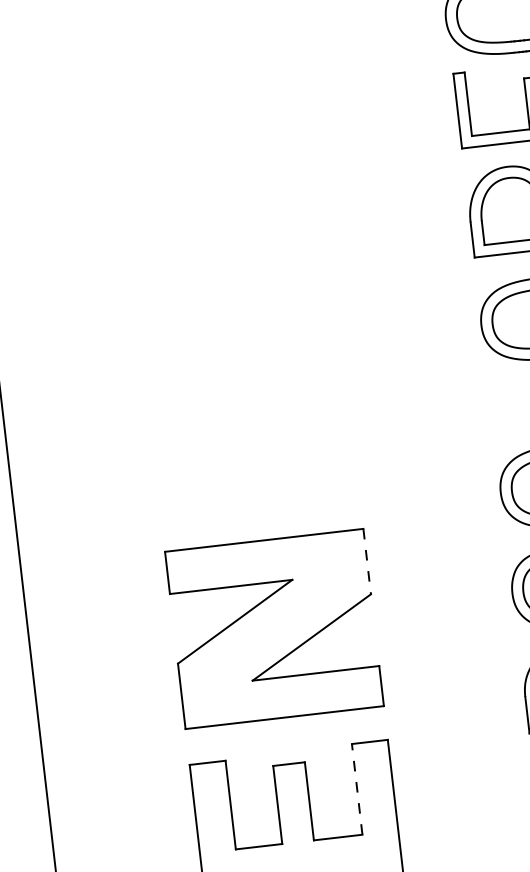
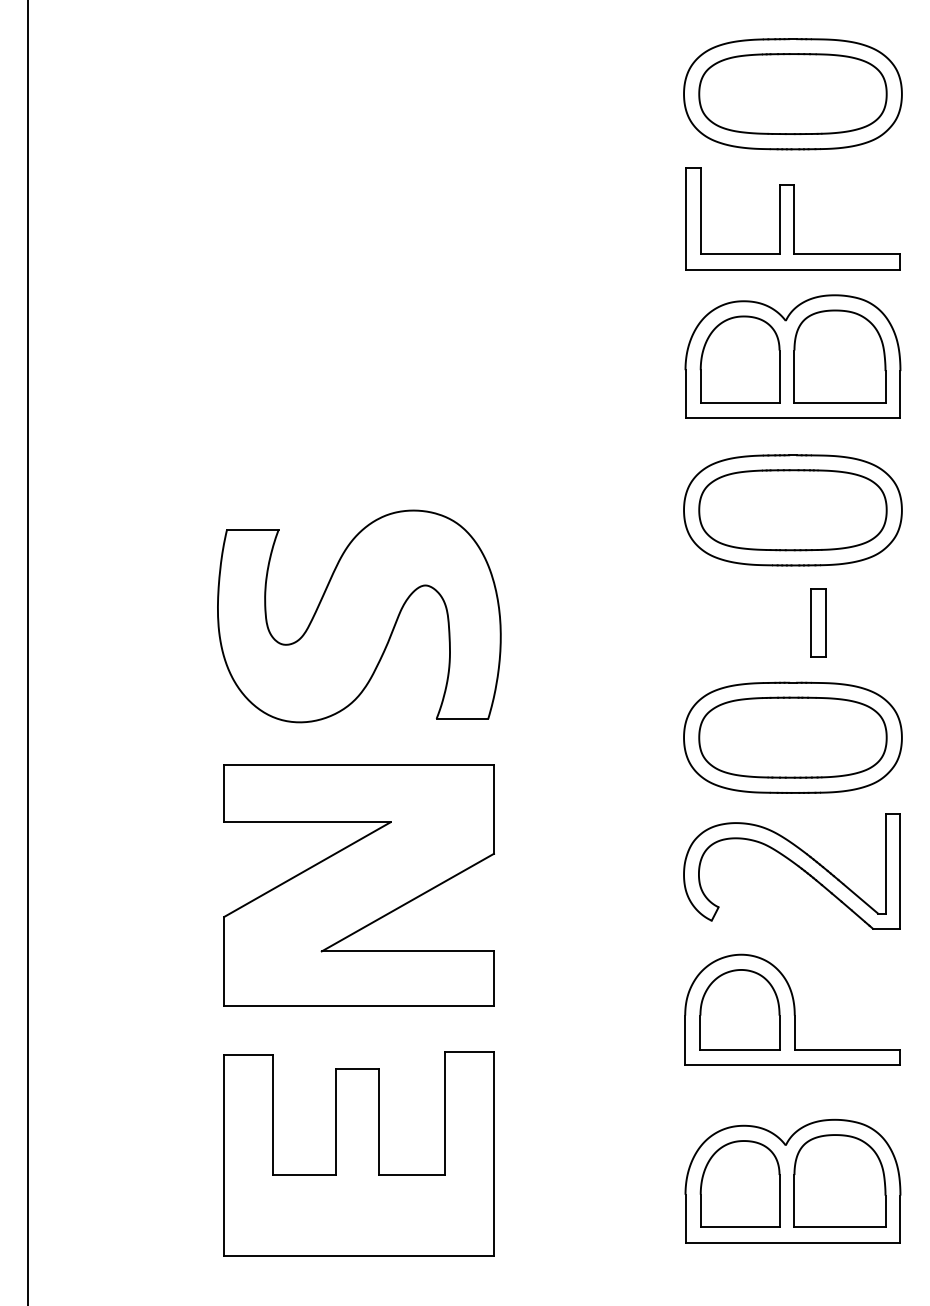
part: (251, 431) -> (359, 616), added
line: (366, 561) -> (493, 809), dashed -> solid
line: (357, 789) -> (445, 1113), dashed -> solid

